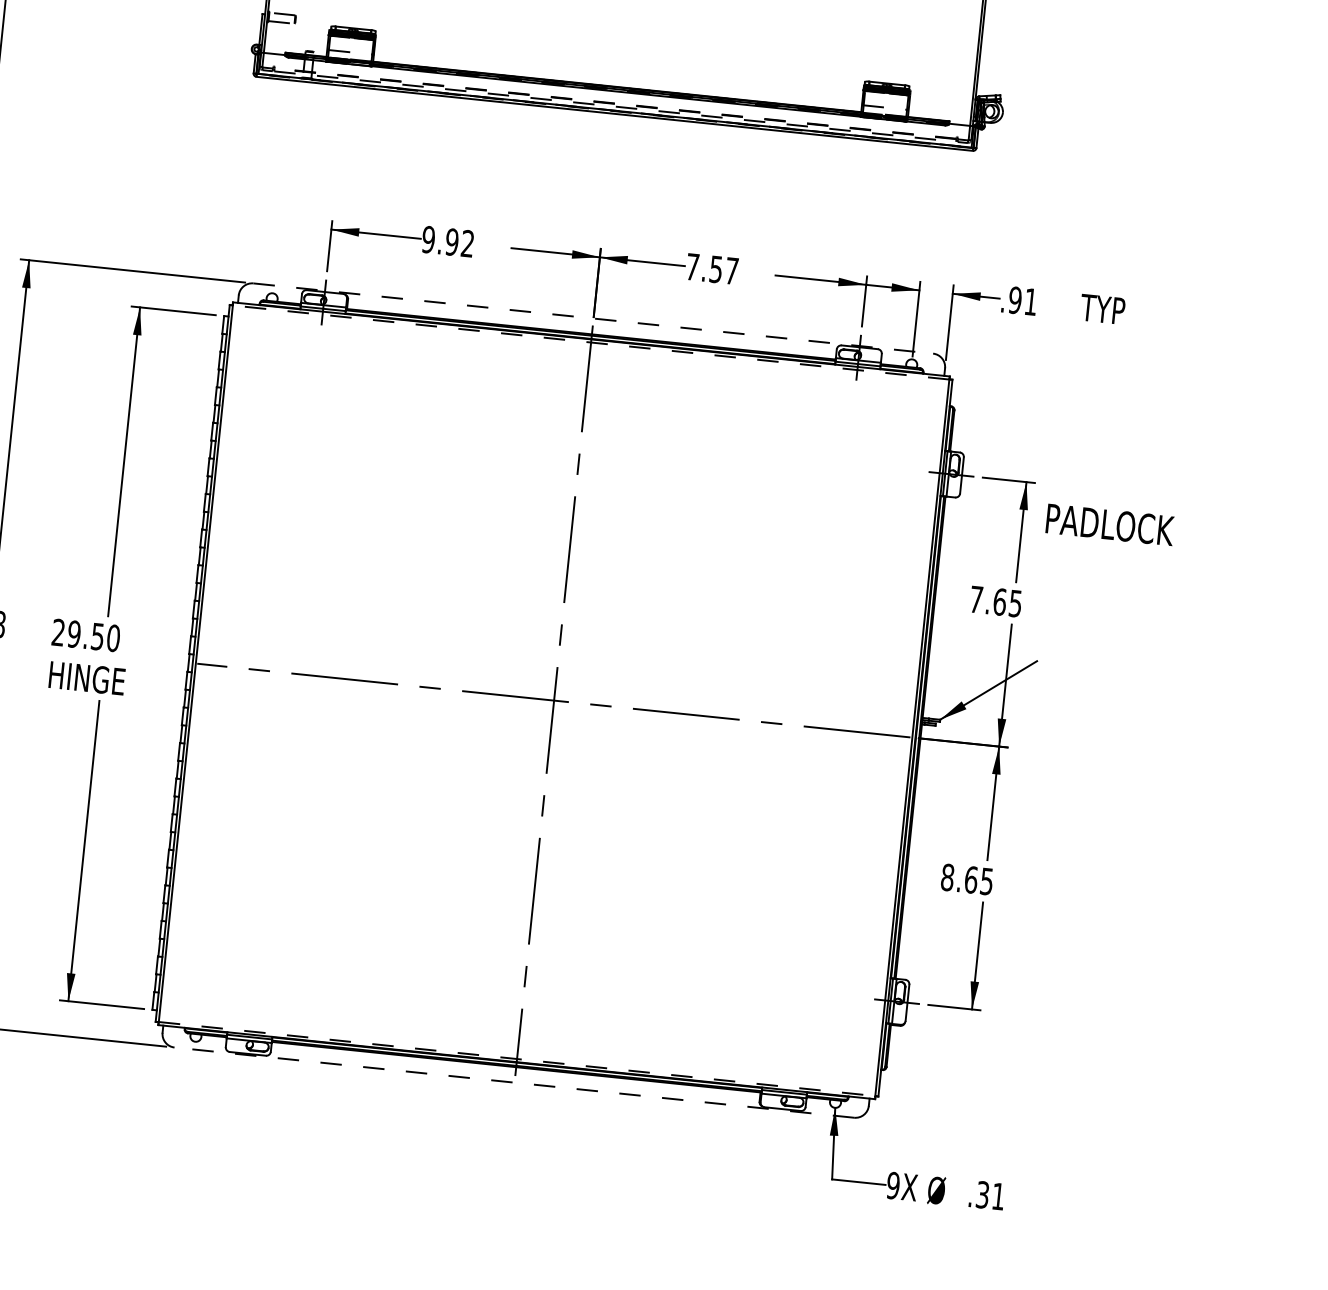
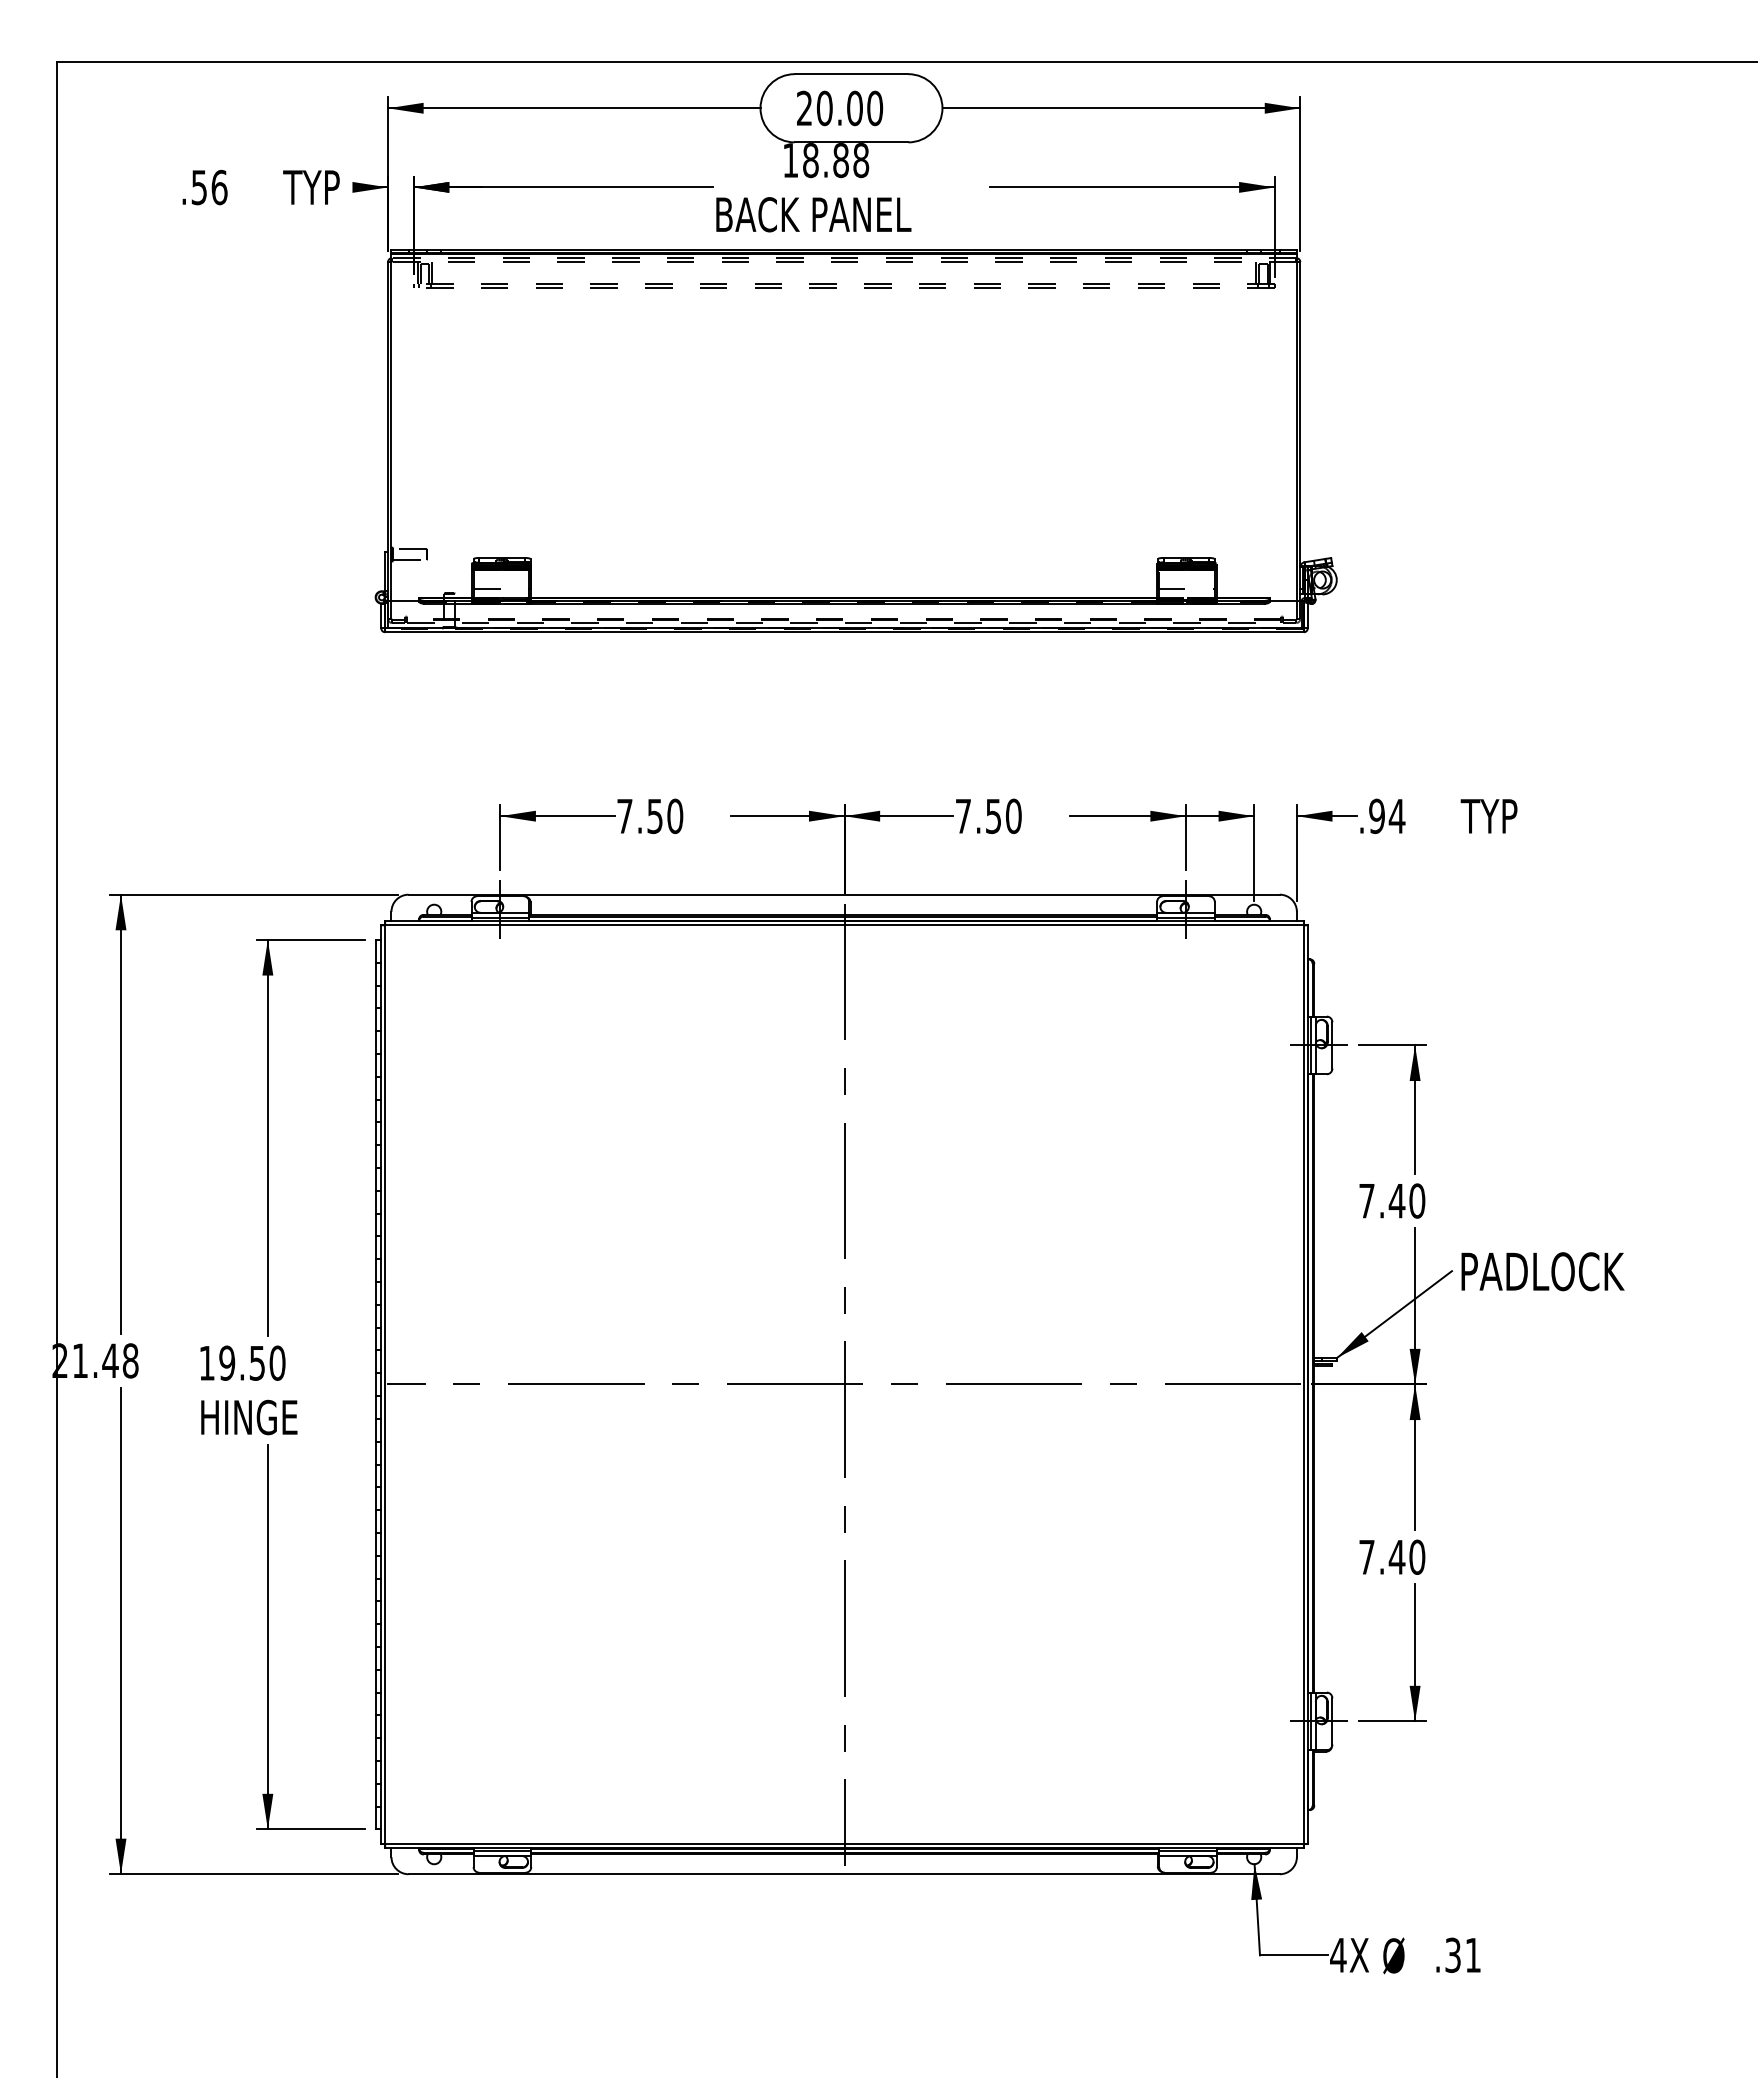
text: (448, 241) -> (650, 816), 9.92 -> 7.50
text: (731, 271) -> (1013, 816), 7.57 -> 7.50
text: (1030, 302) -> (1396, 816), .91 -> .94
line: (593, 318) -> (844, 894), dashed -> solid
line: (591, 342) -> (844, 925), dashed -> solid
text: (1109, 524) -> (1542, 1271), moved
text: (1007, 602) -> (1406, 1200), 7.65 -> 7.40
text: (58, 632) -> (206, 1362), 29.50 -> 19.50
text: (967, 878) -> (1392, 1556), 8.65 -> 7.40
line: (517, 1058) -> (845, 1843), dashed -> solid
line: (514, 1082) -> (844, 1874), dashed -> solid
text: (893, 1185) -> (1338, 1954), 9X -> 4X

